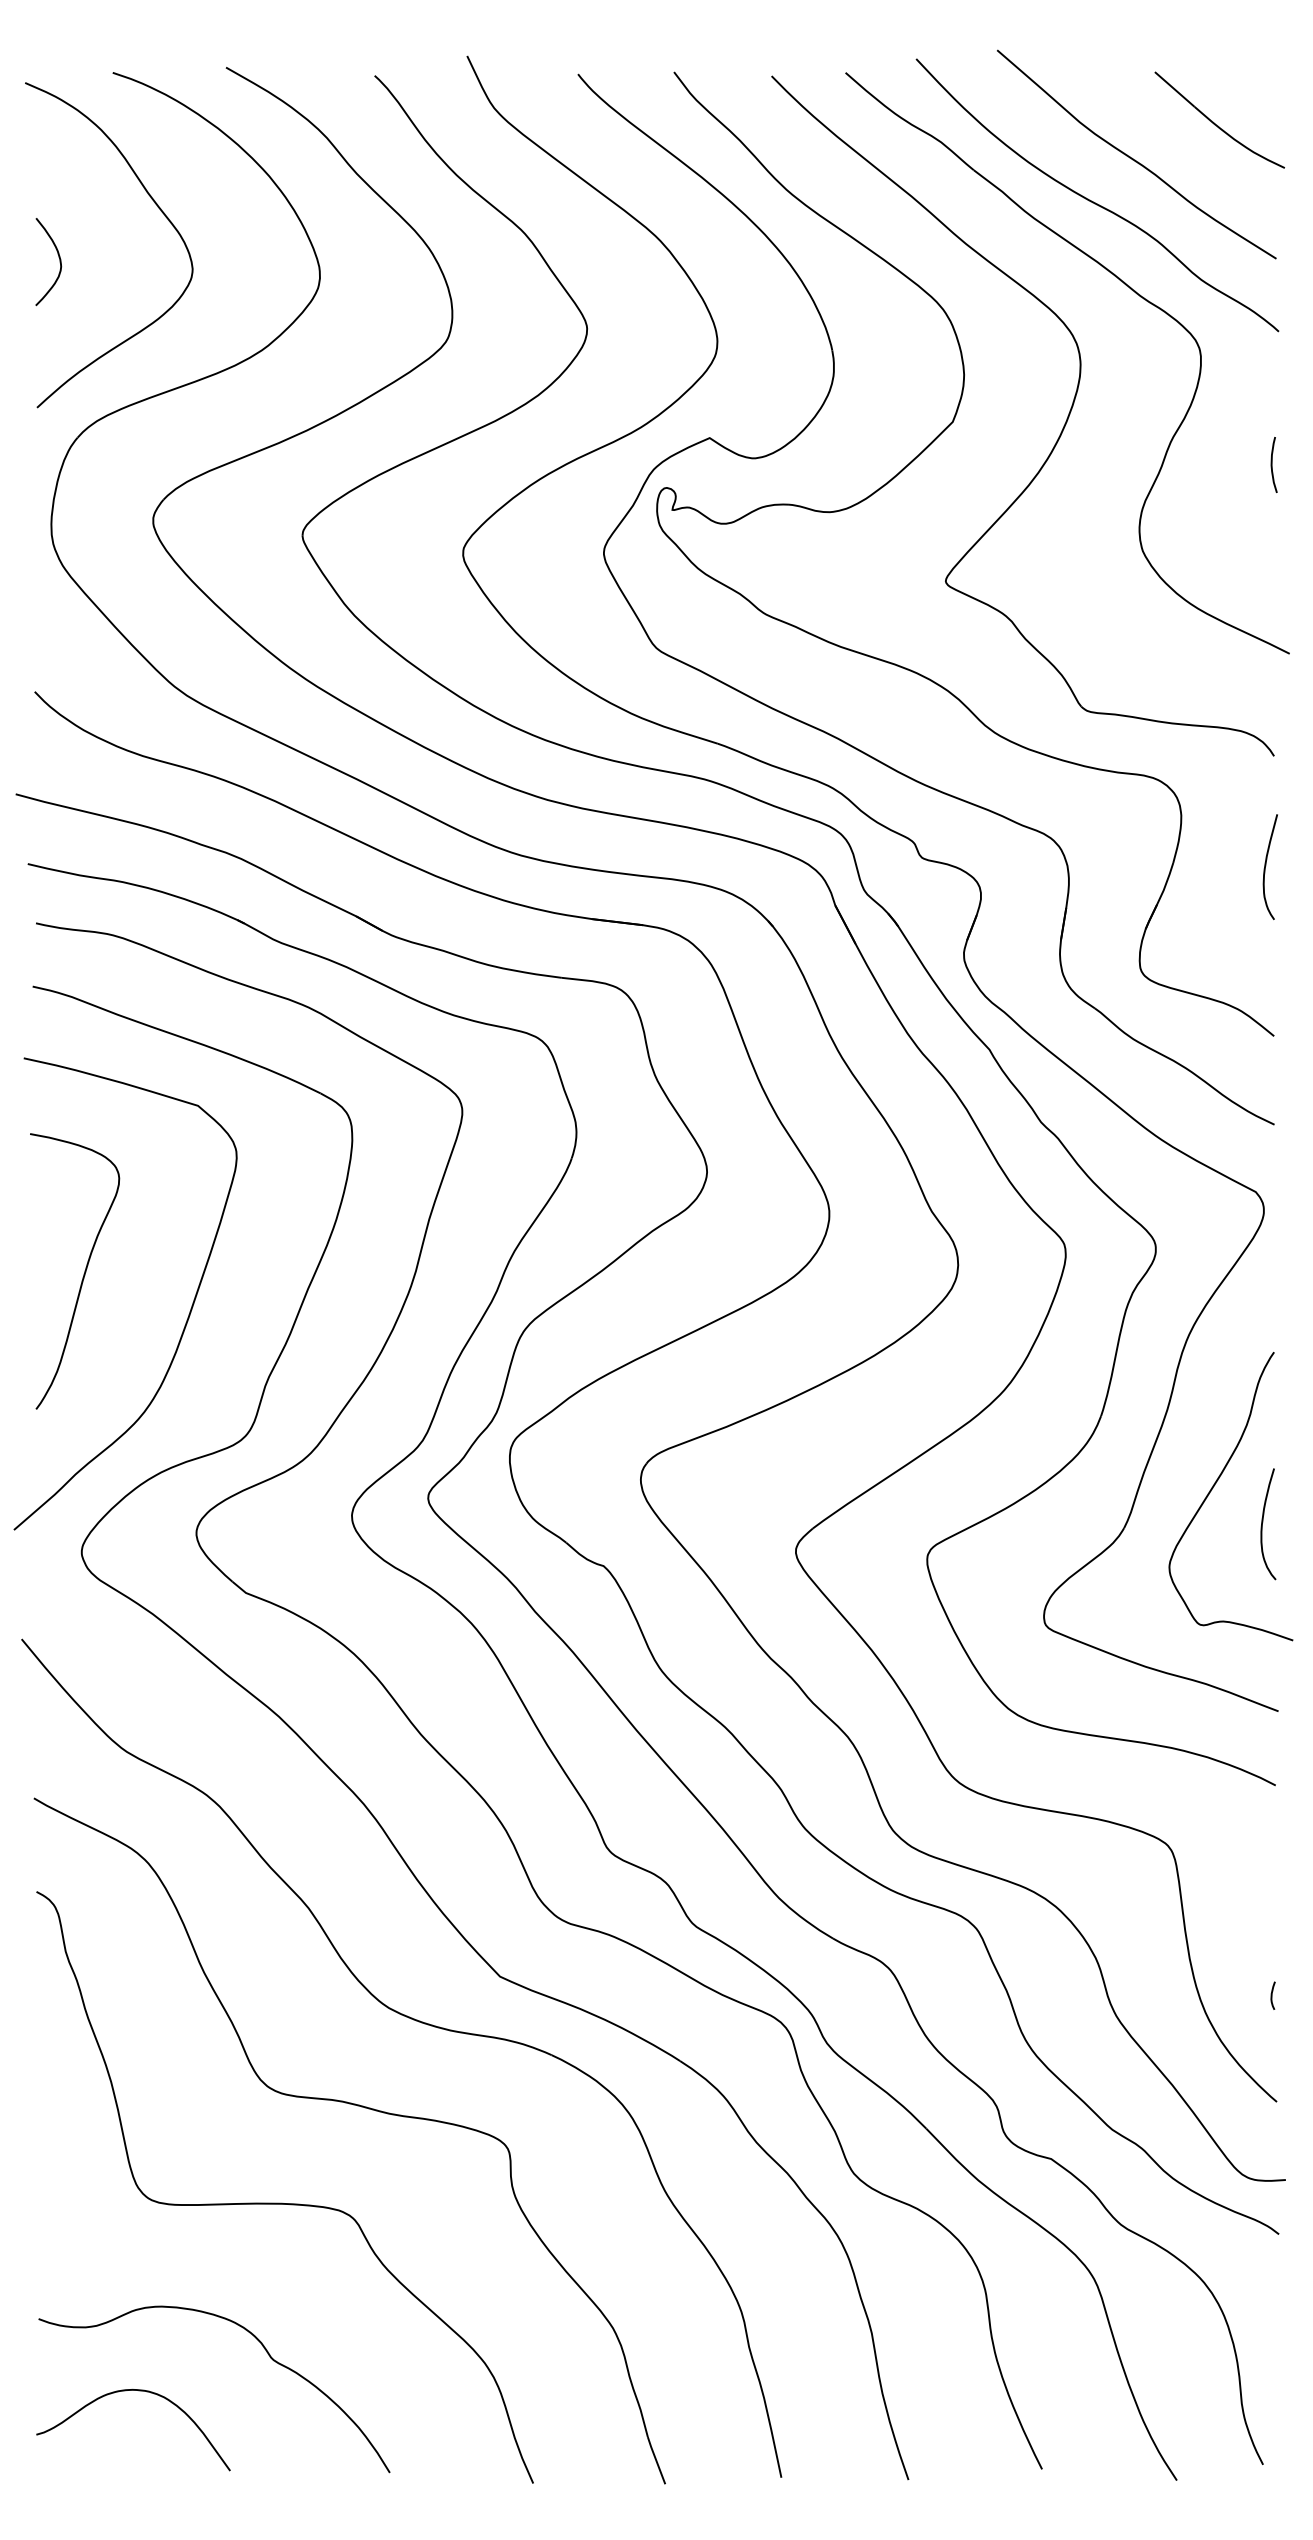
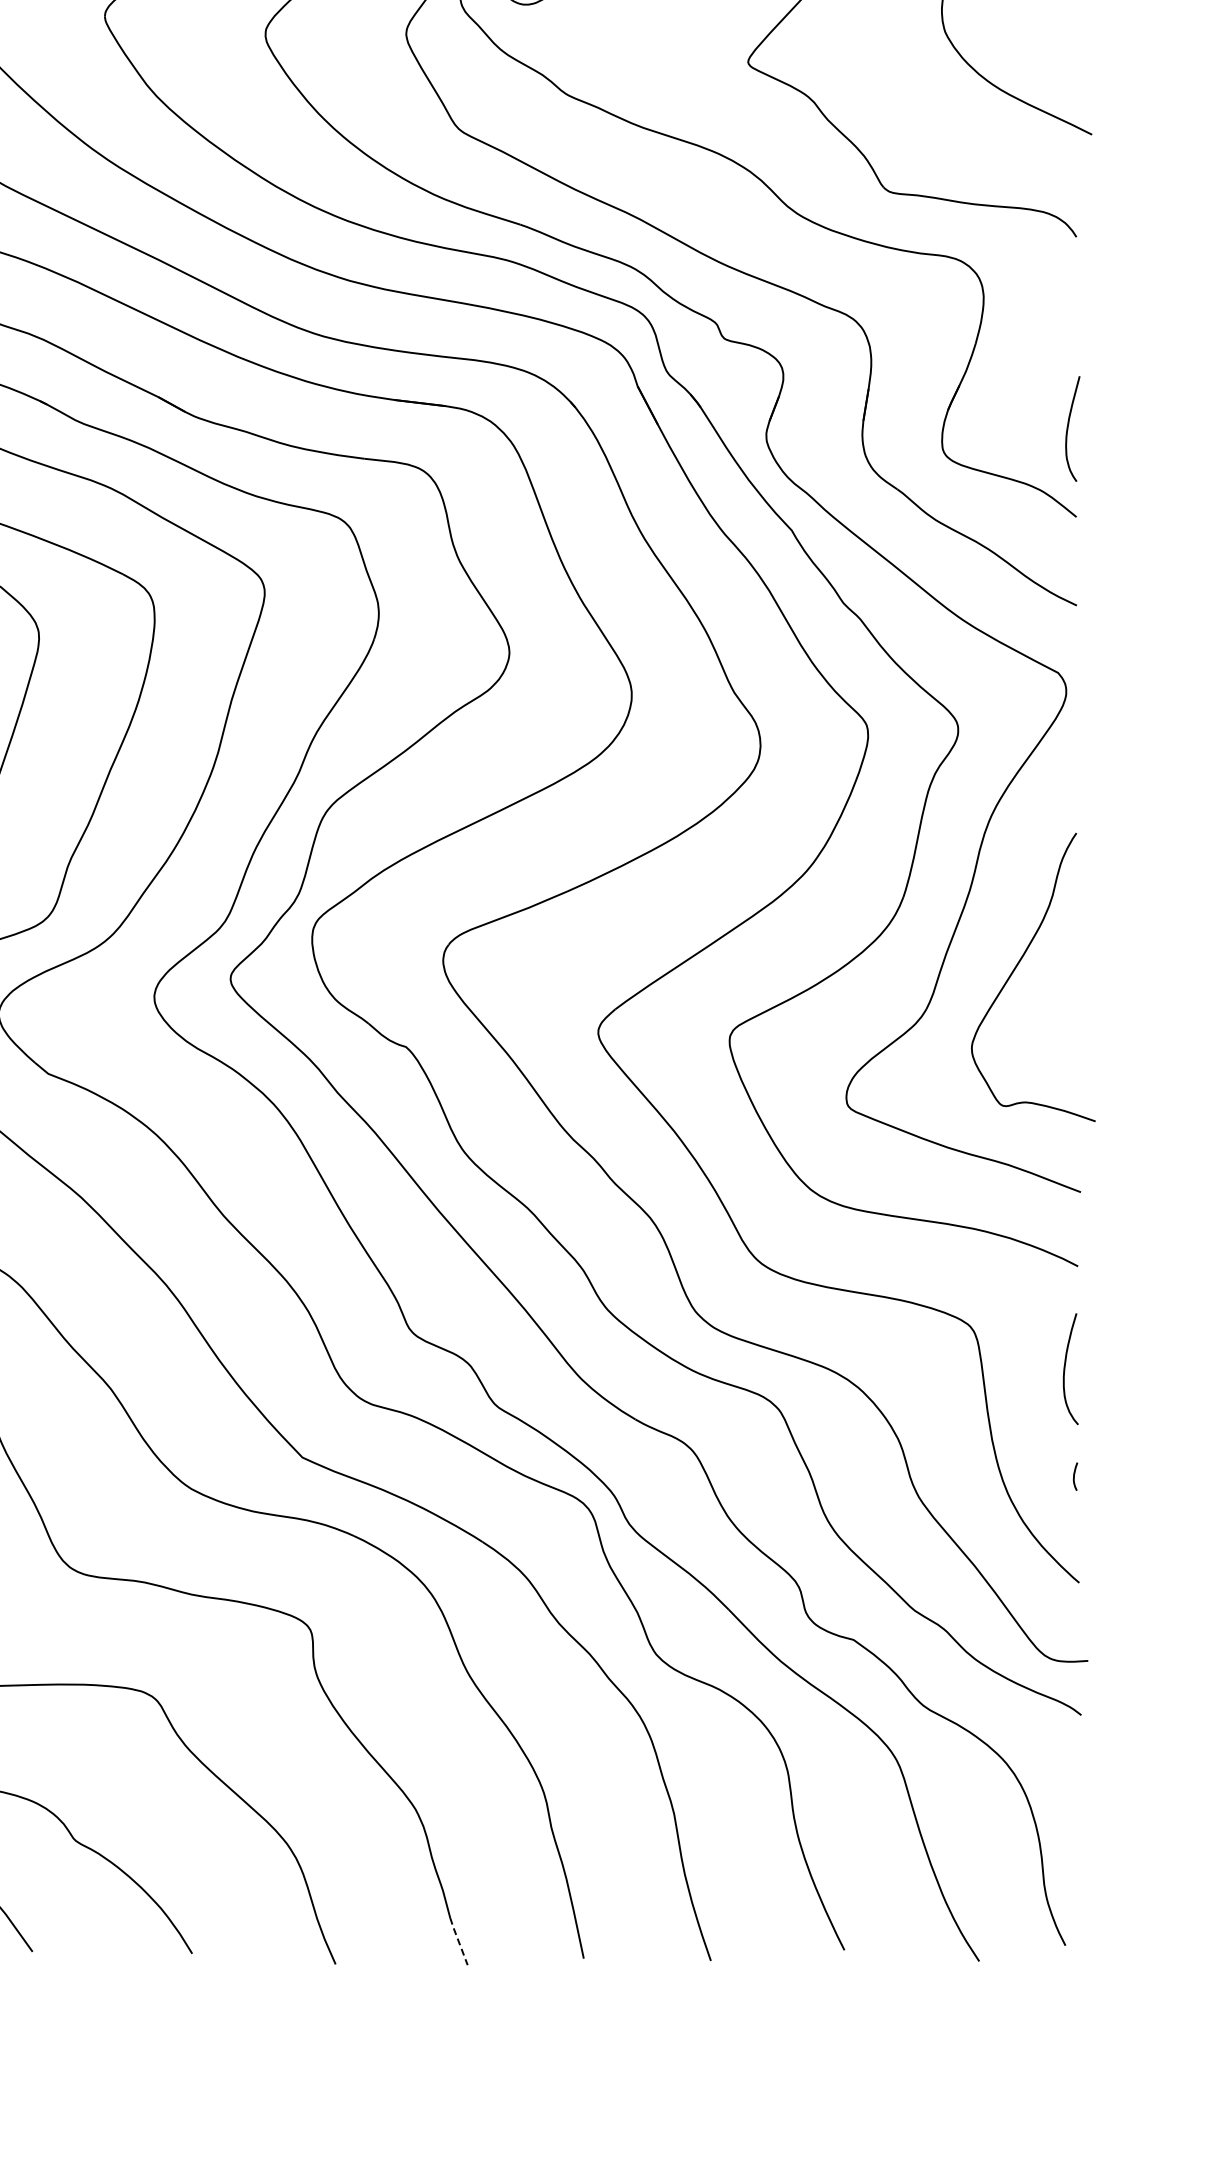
curve: (1266, 866) -> (1068, 428), moved
curve: (1263, 1522) -> (1065, 1367), moved
line: (656, 2460) -> (458, 1941), solid -> dashed

